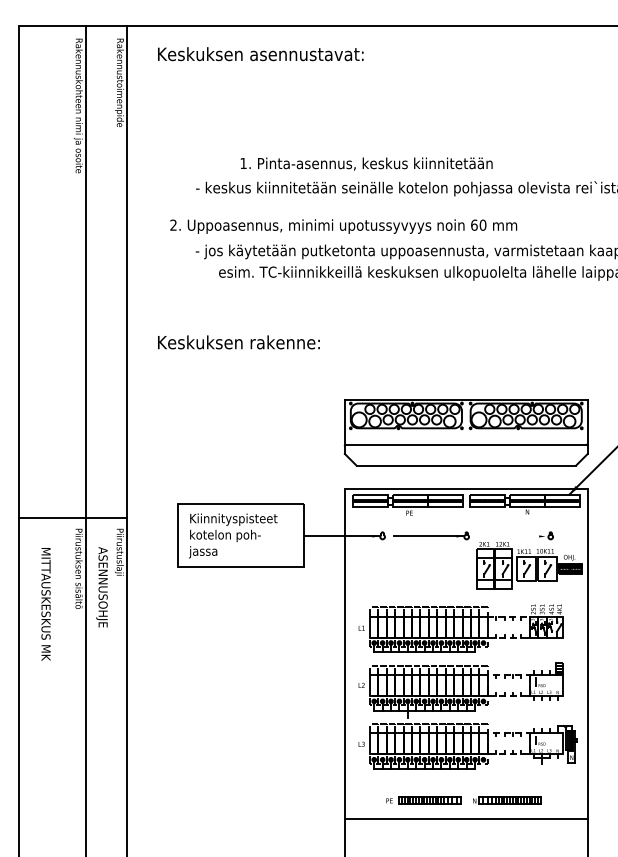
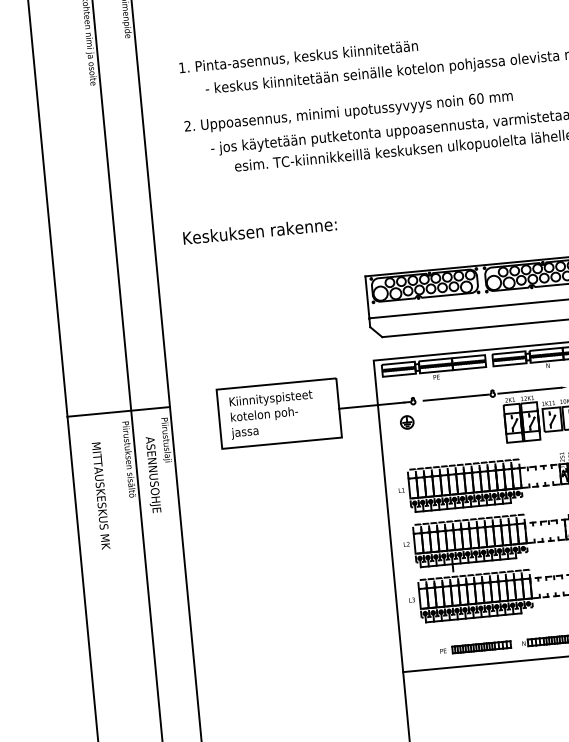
text: (366, 163) -> (298, 56), moved
line: (505, 536) -> (529, 390), added
part: (373, 557) -> (406, 422), added

